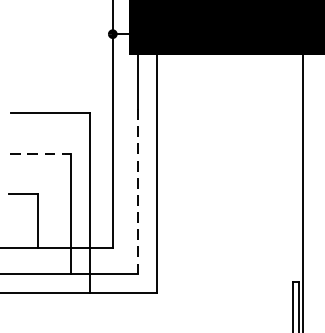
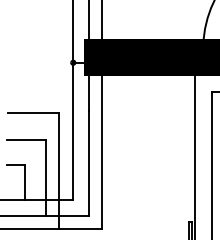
line: (41, 153) -> (27, 139), dashed -> solid
line: (138, 191) -> (89, 163), dashed -> solid

